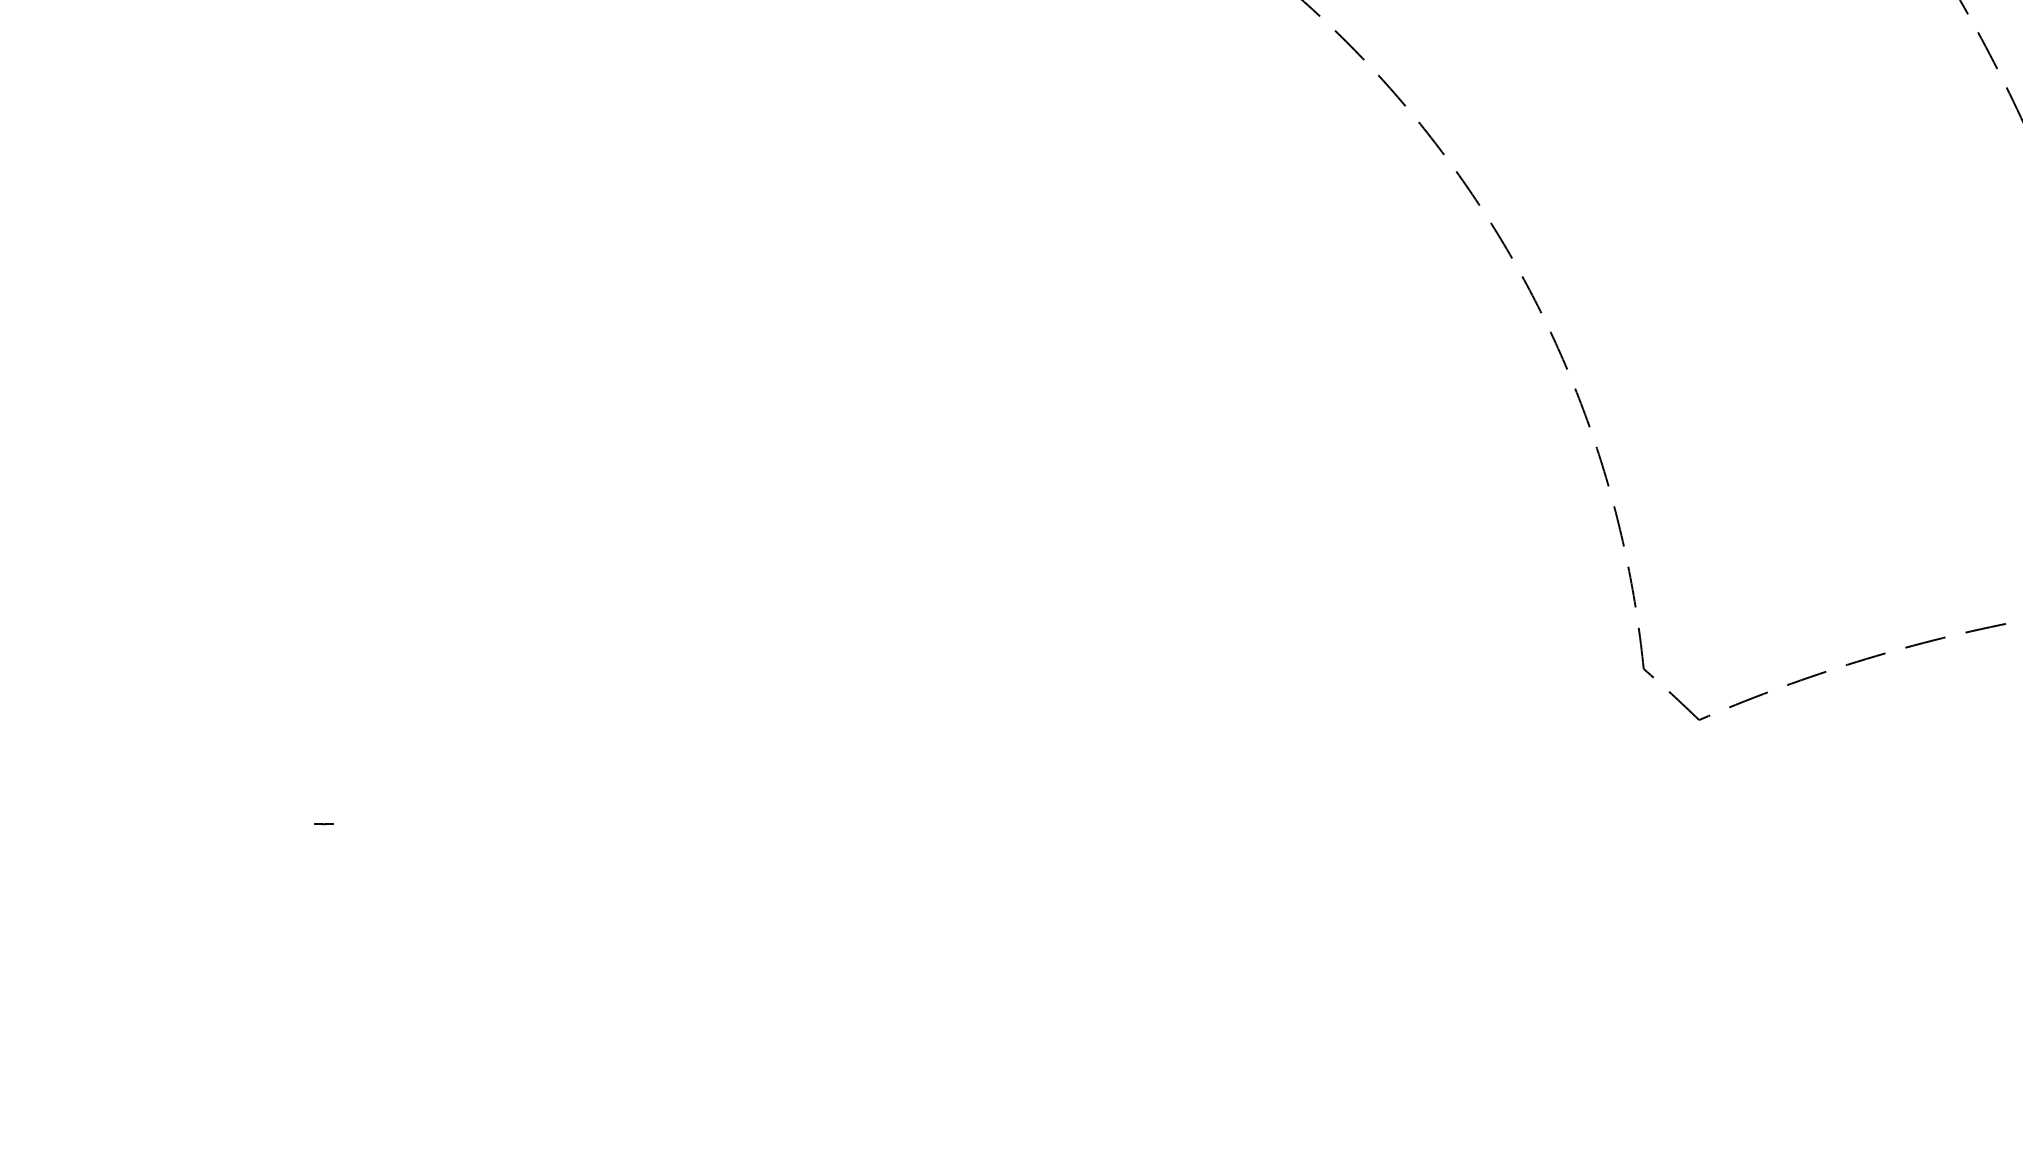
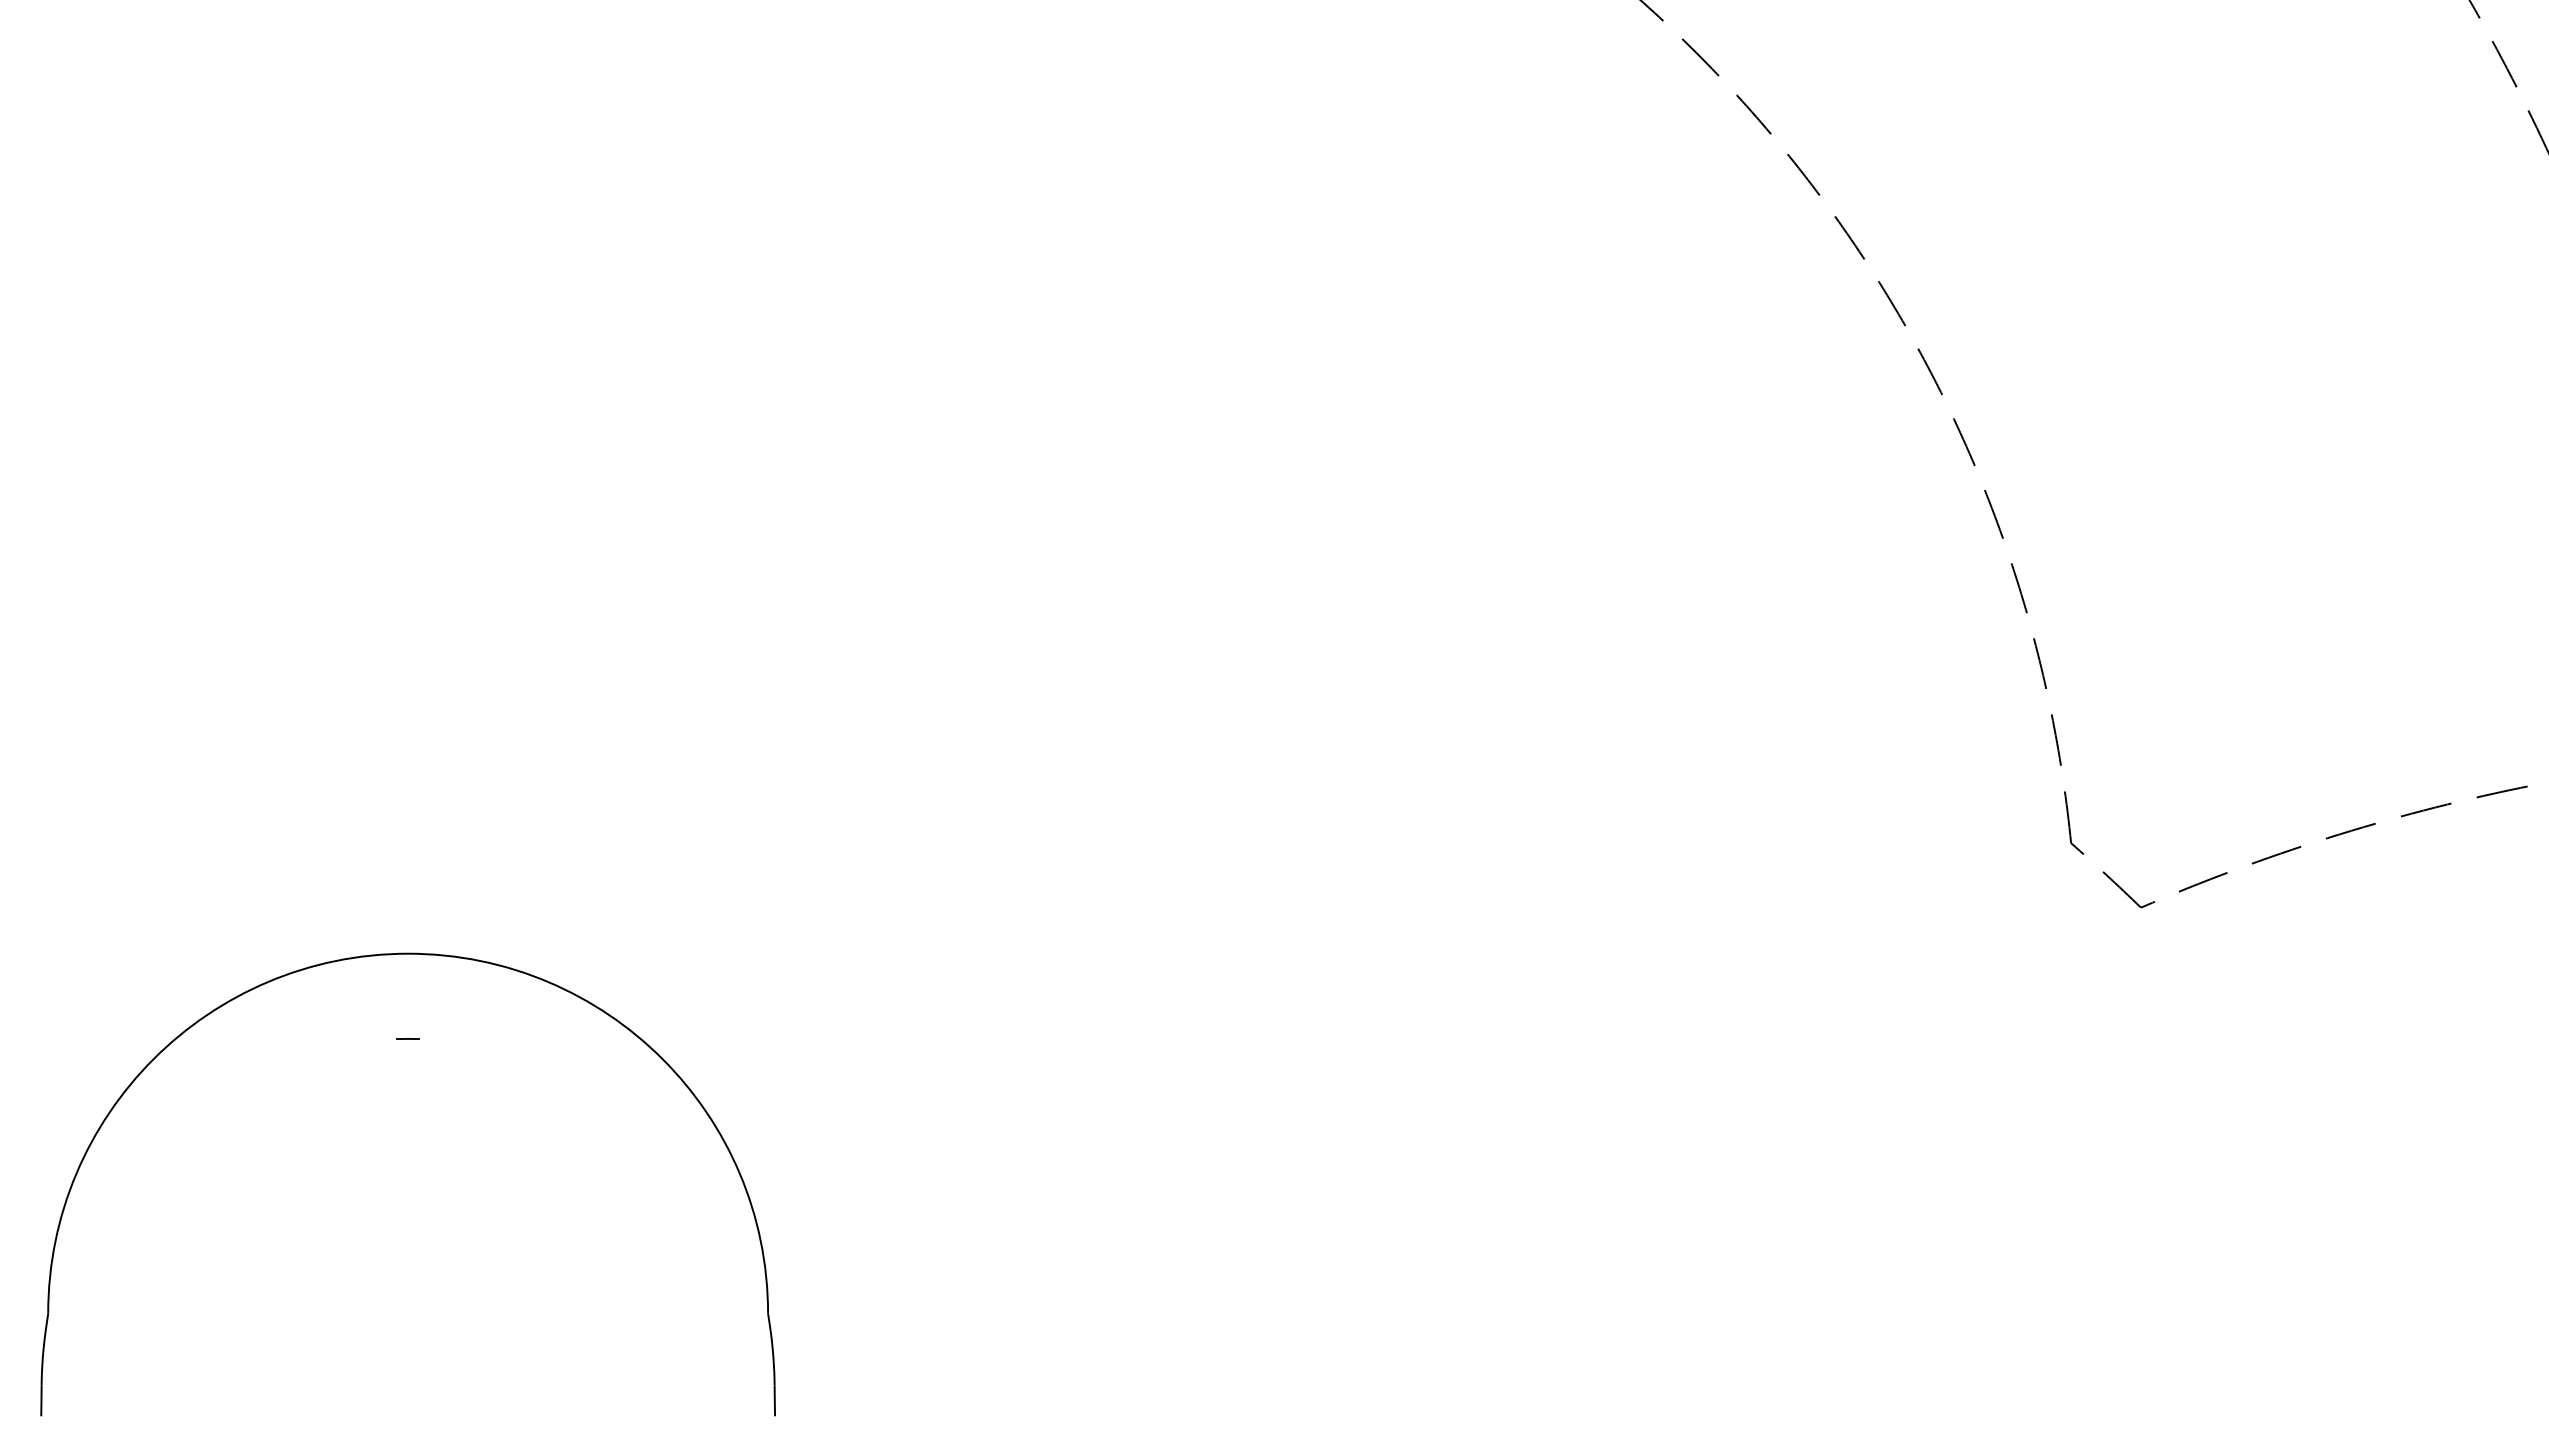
part: (310, 758) -> (391, 955), added

